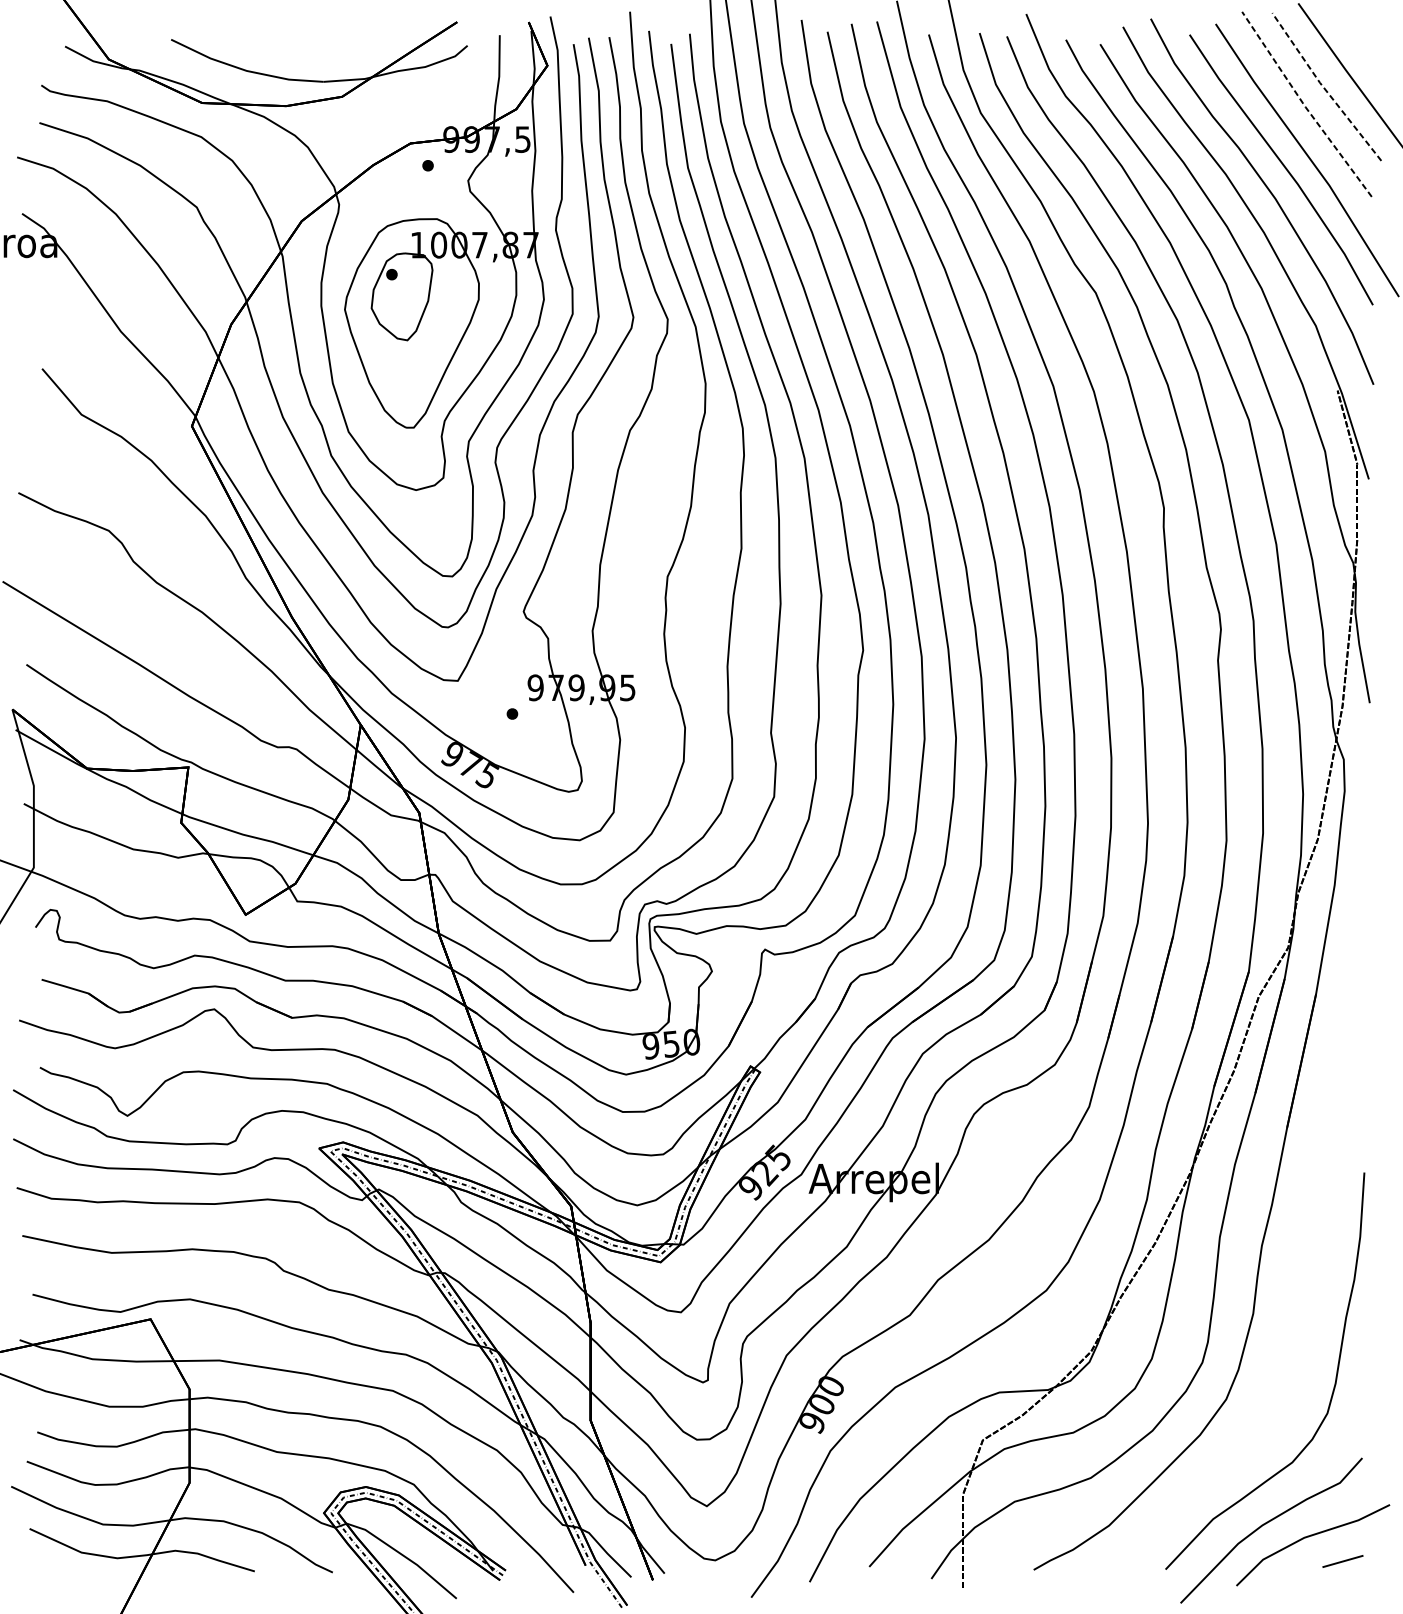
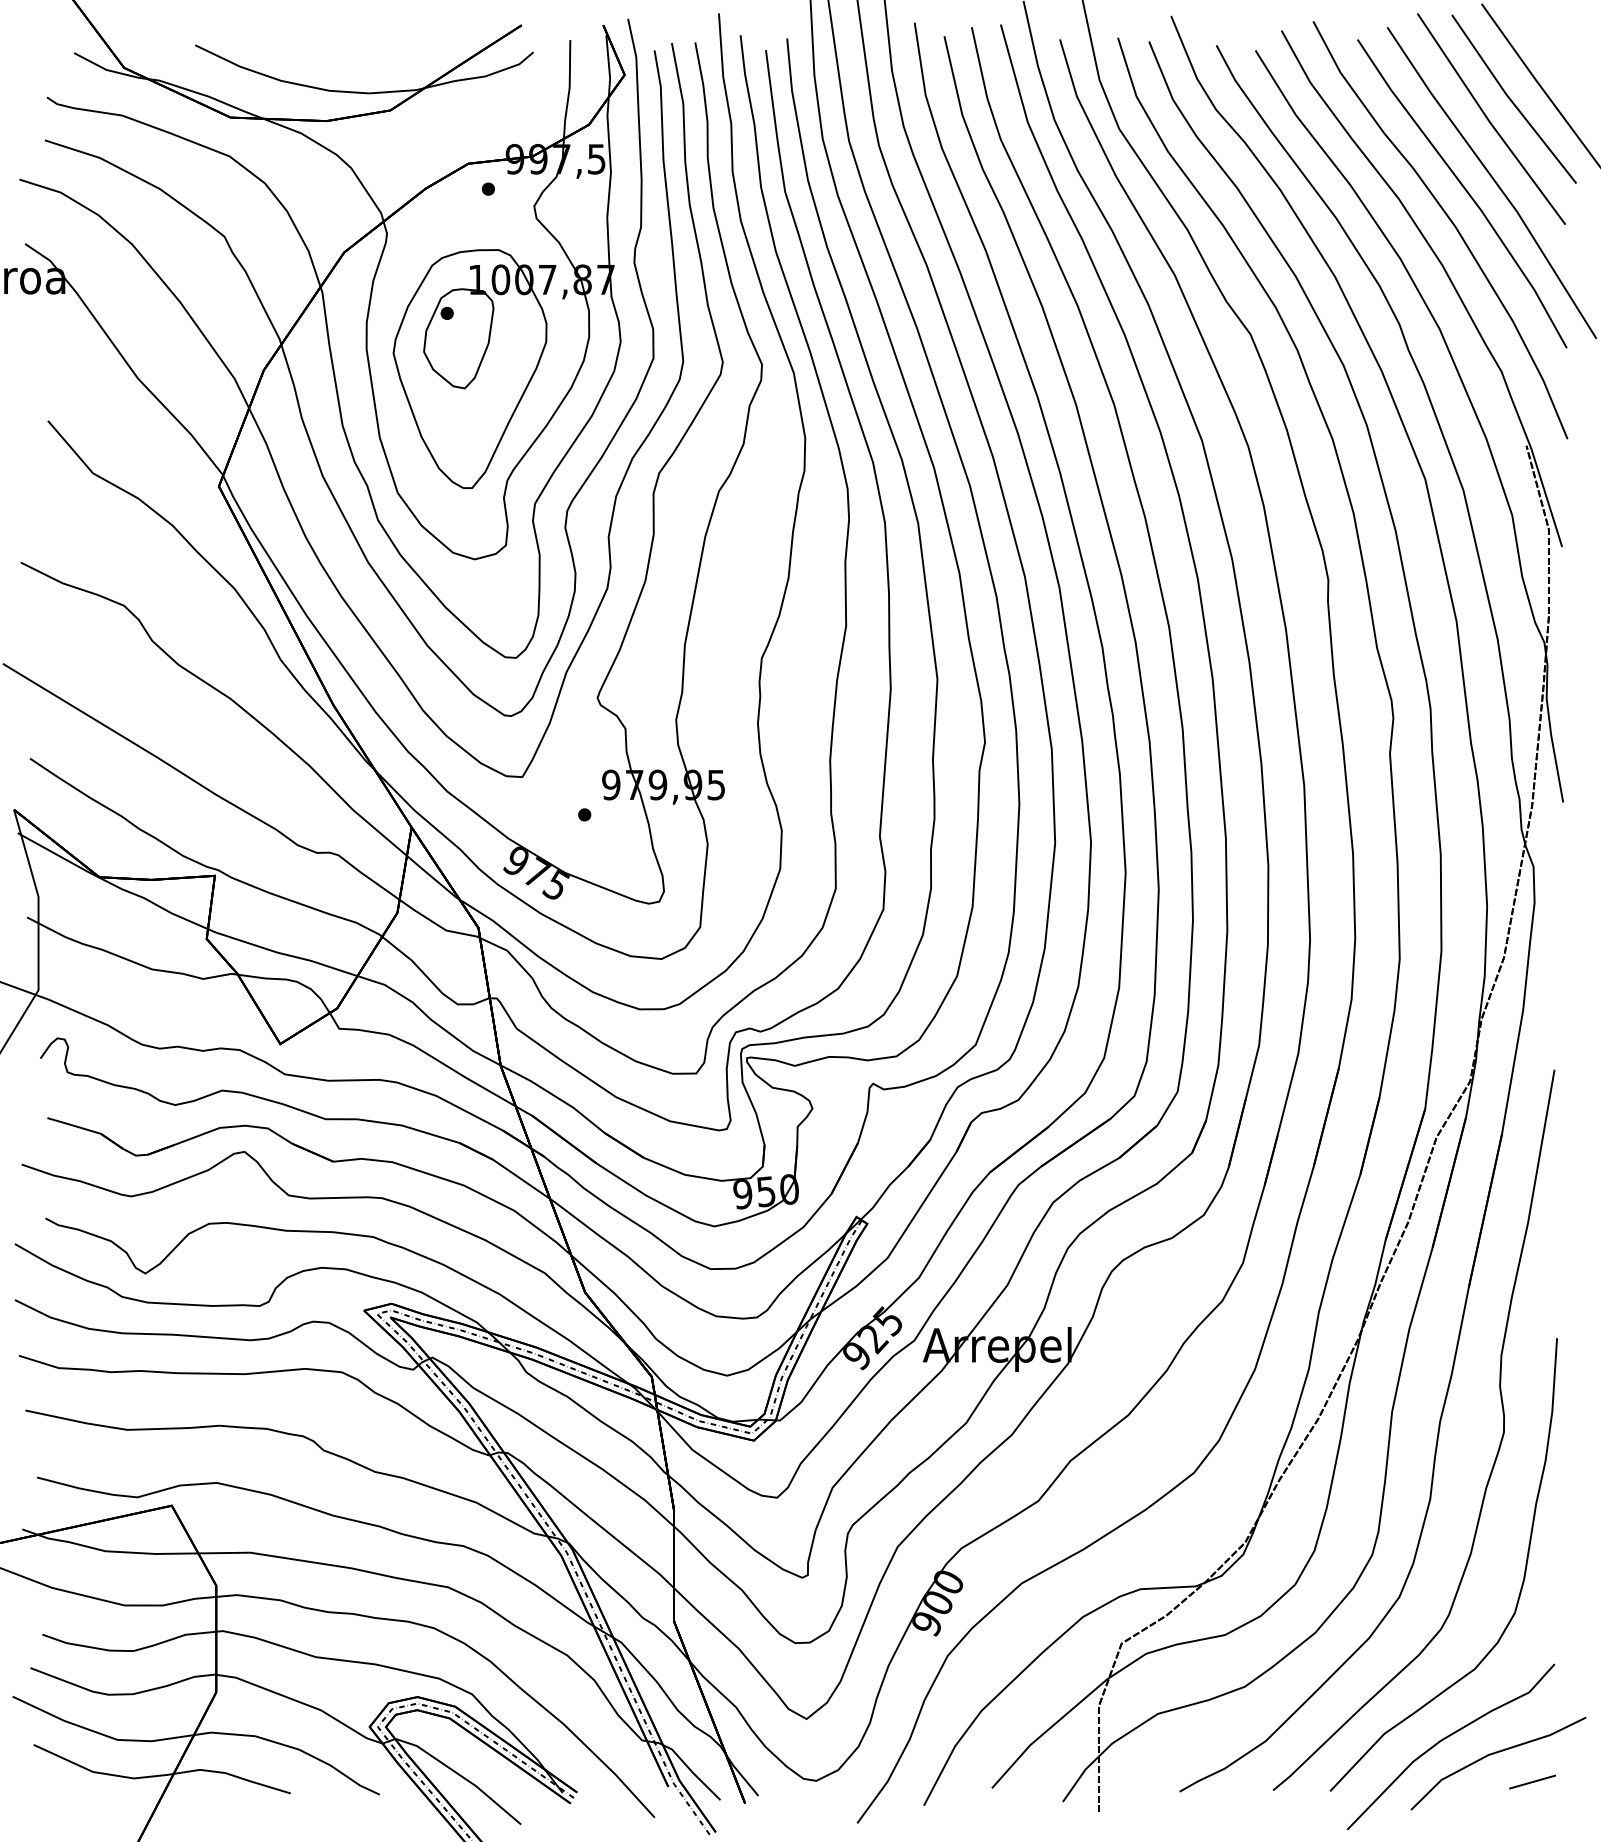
line: (1324, 88) -> (1511, 100), dashed -> solid
line: (1305, 106) -> (1489, 121), dashed -> solid
curve: (1310, 1276) -> (1495, 1456), added

